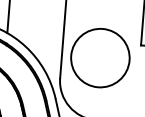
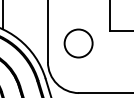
circle: (100, 58) -> (78, 43), size x0.6

